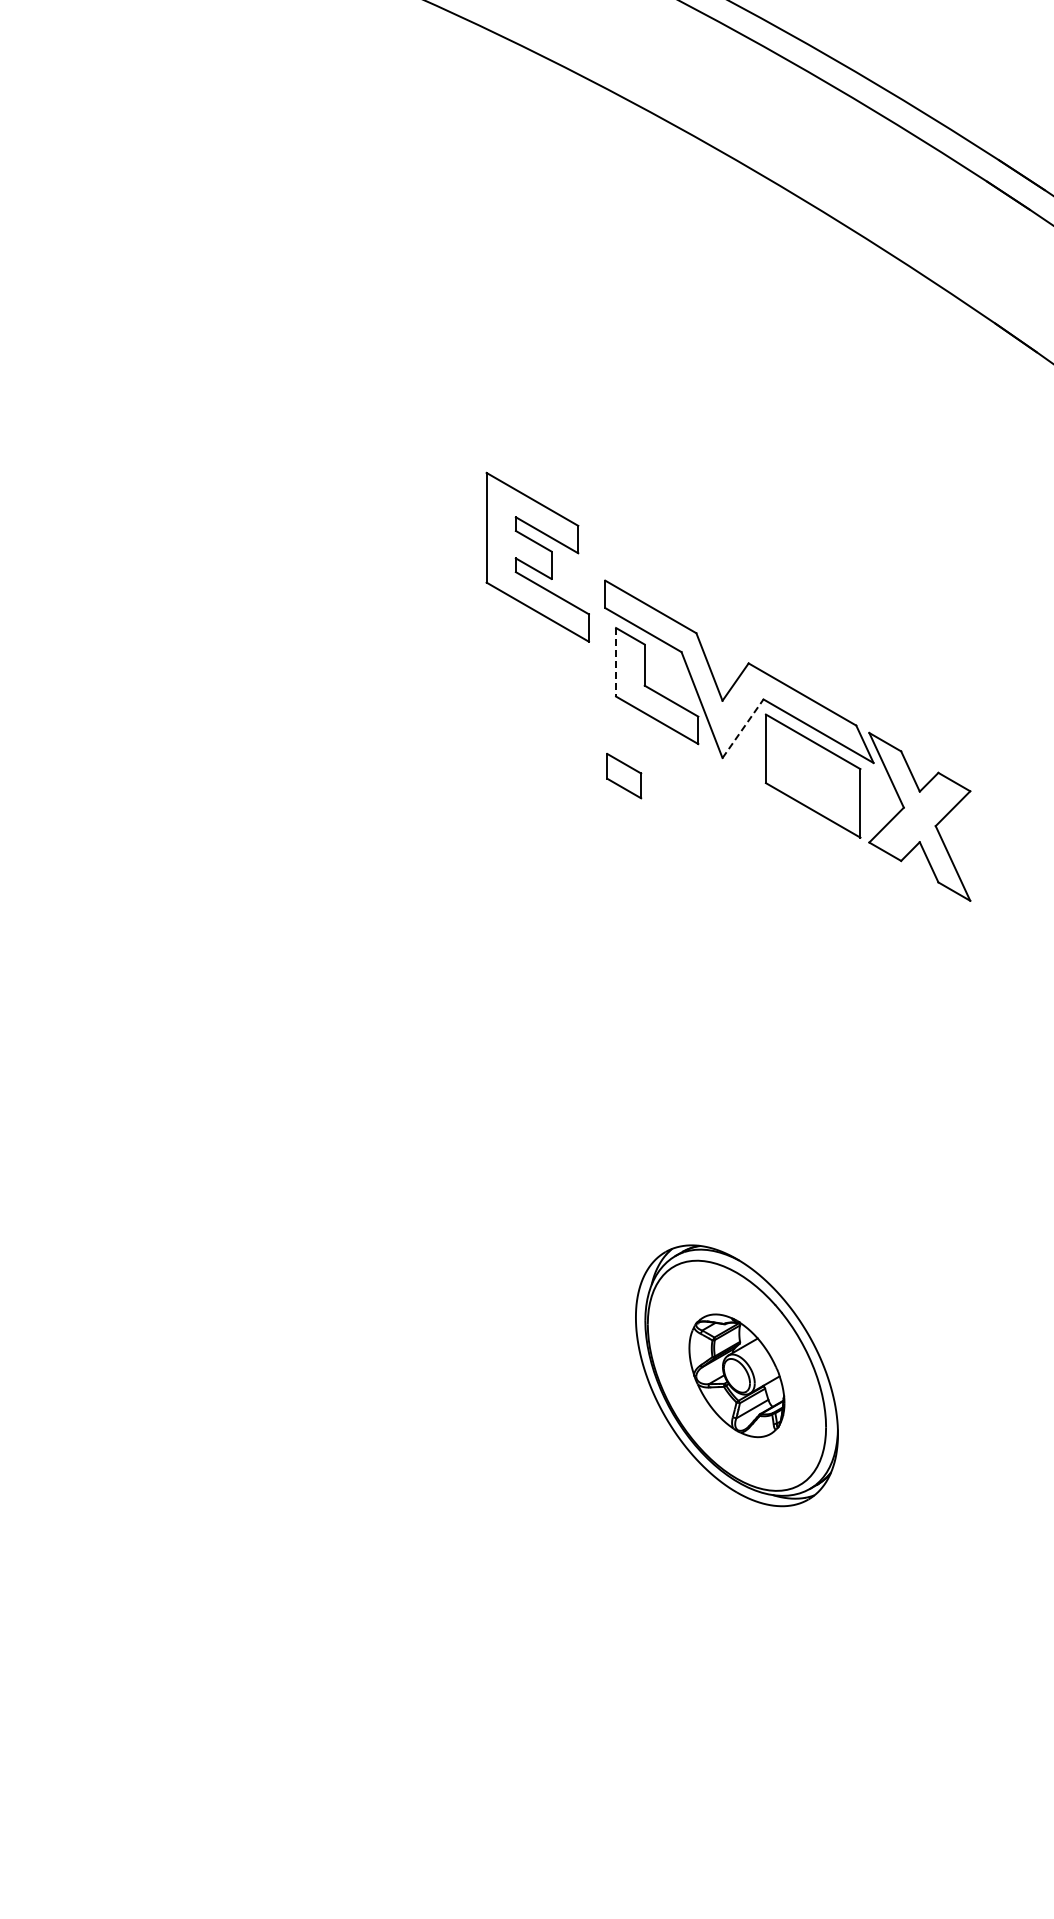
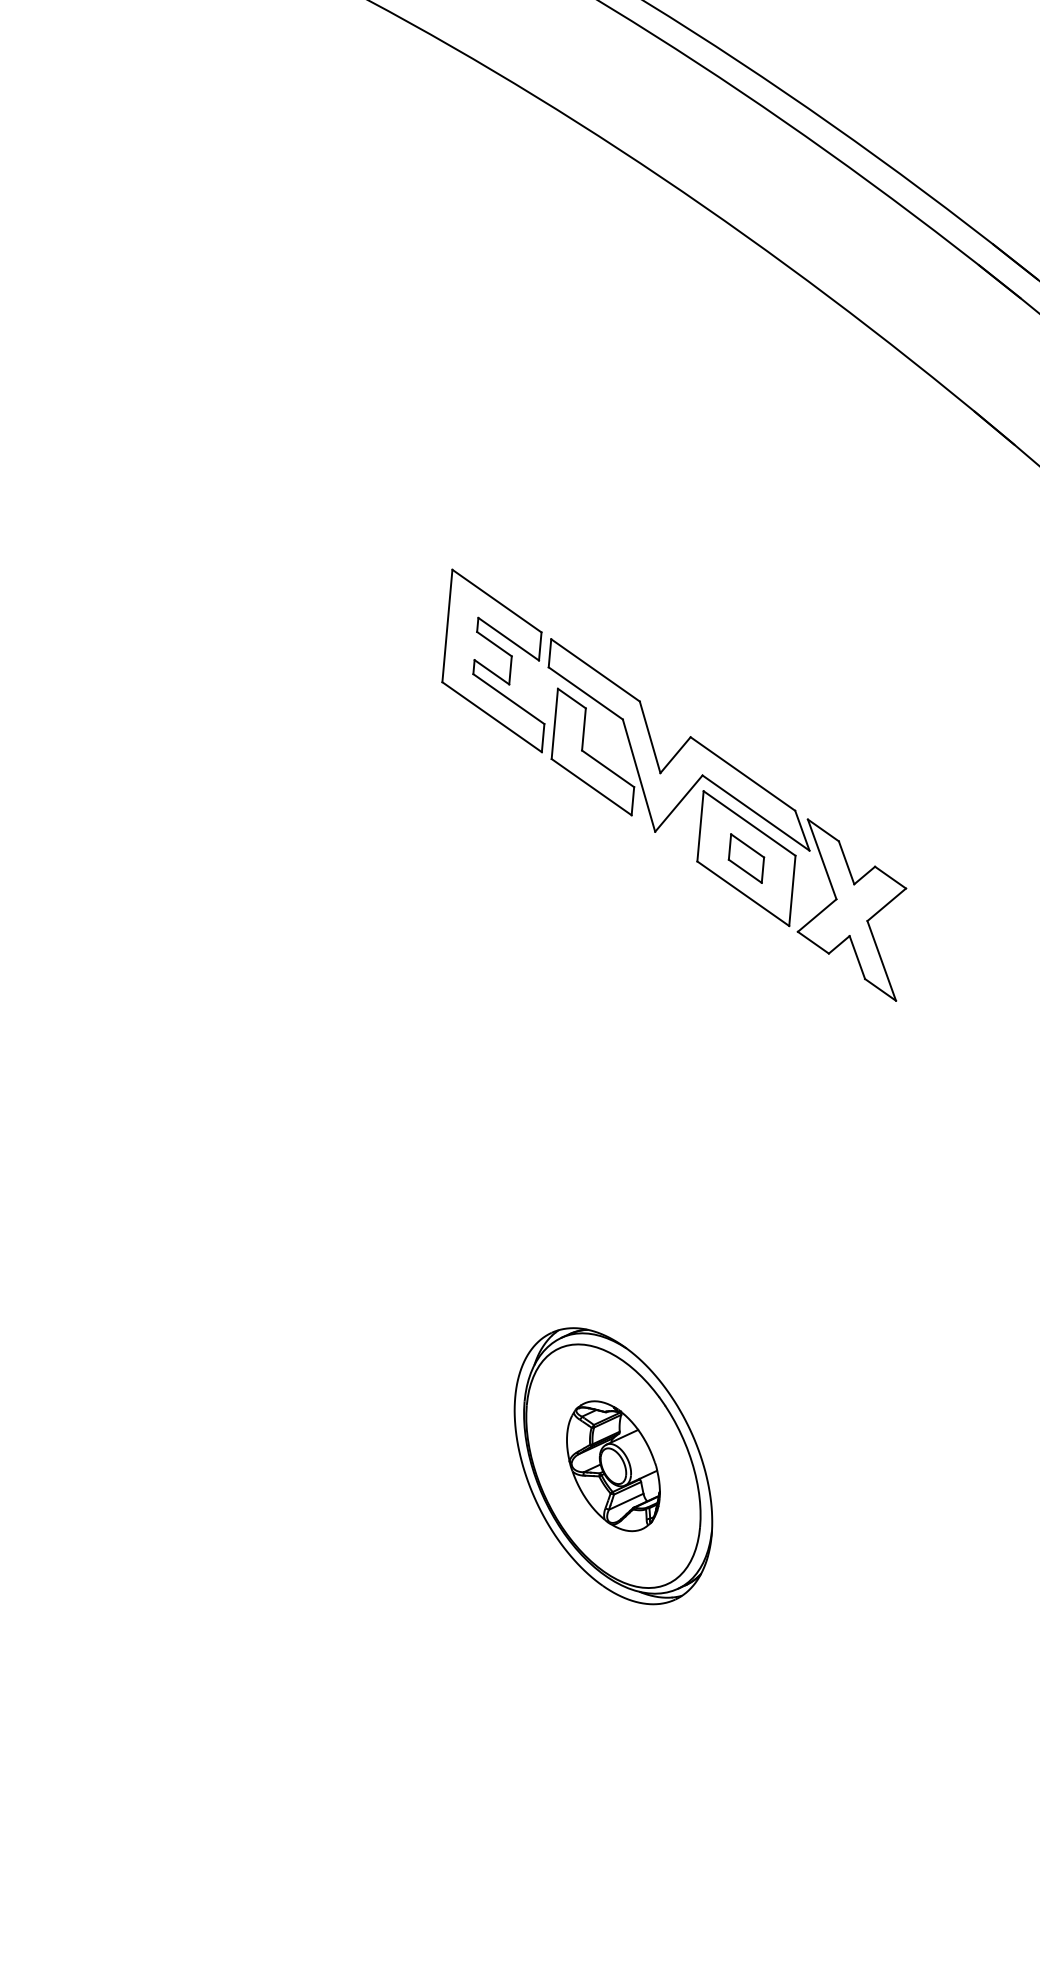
part: (537, 556) -> (496, 660), moved
line: (616, 662) -> (555, 724), dashed -> solid
line: (743, 728) -> (679, 803), dashed -> solid
part: (624, 776) -> (746, 859), moved

